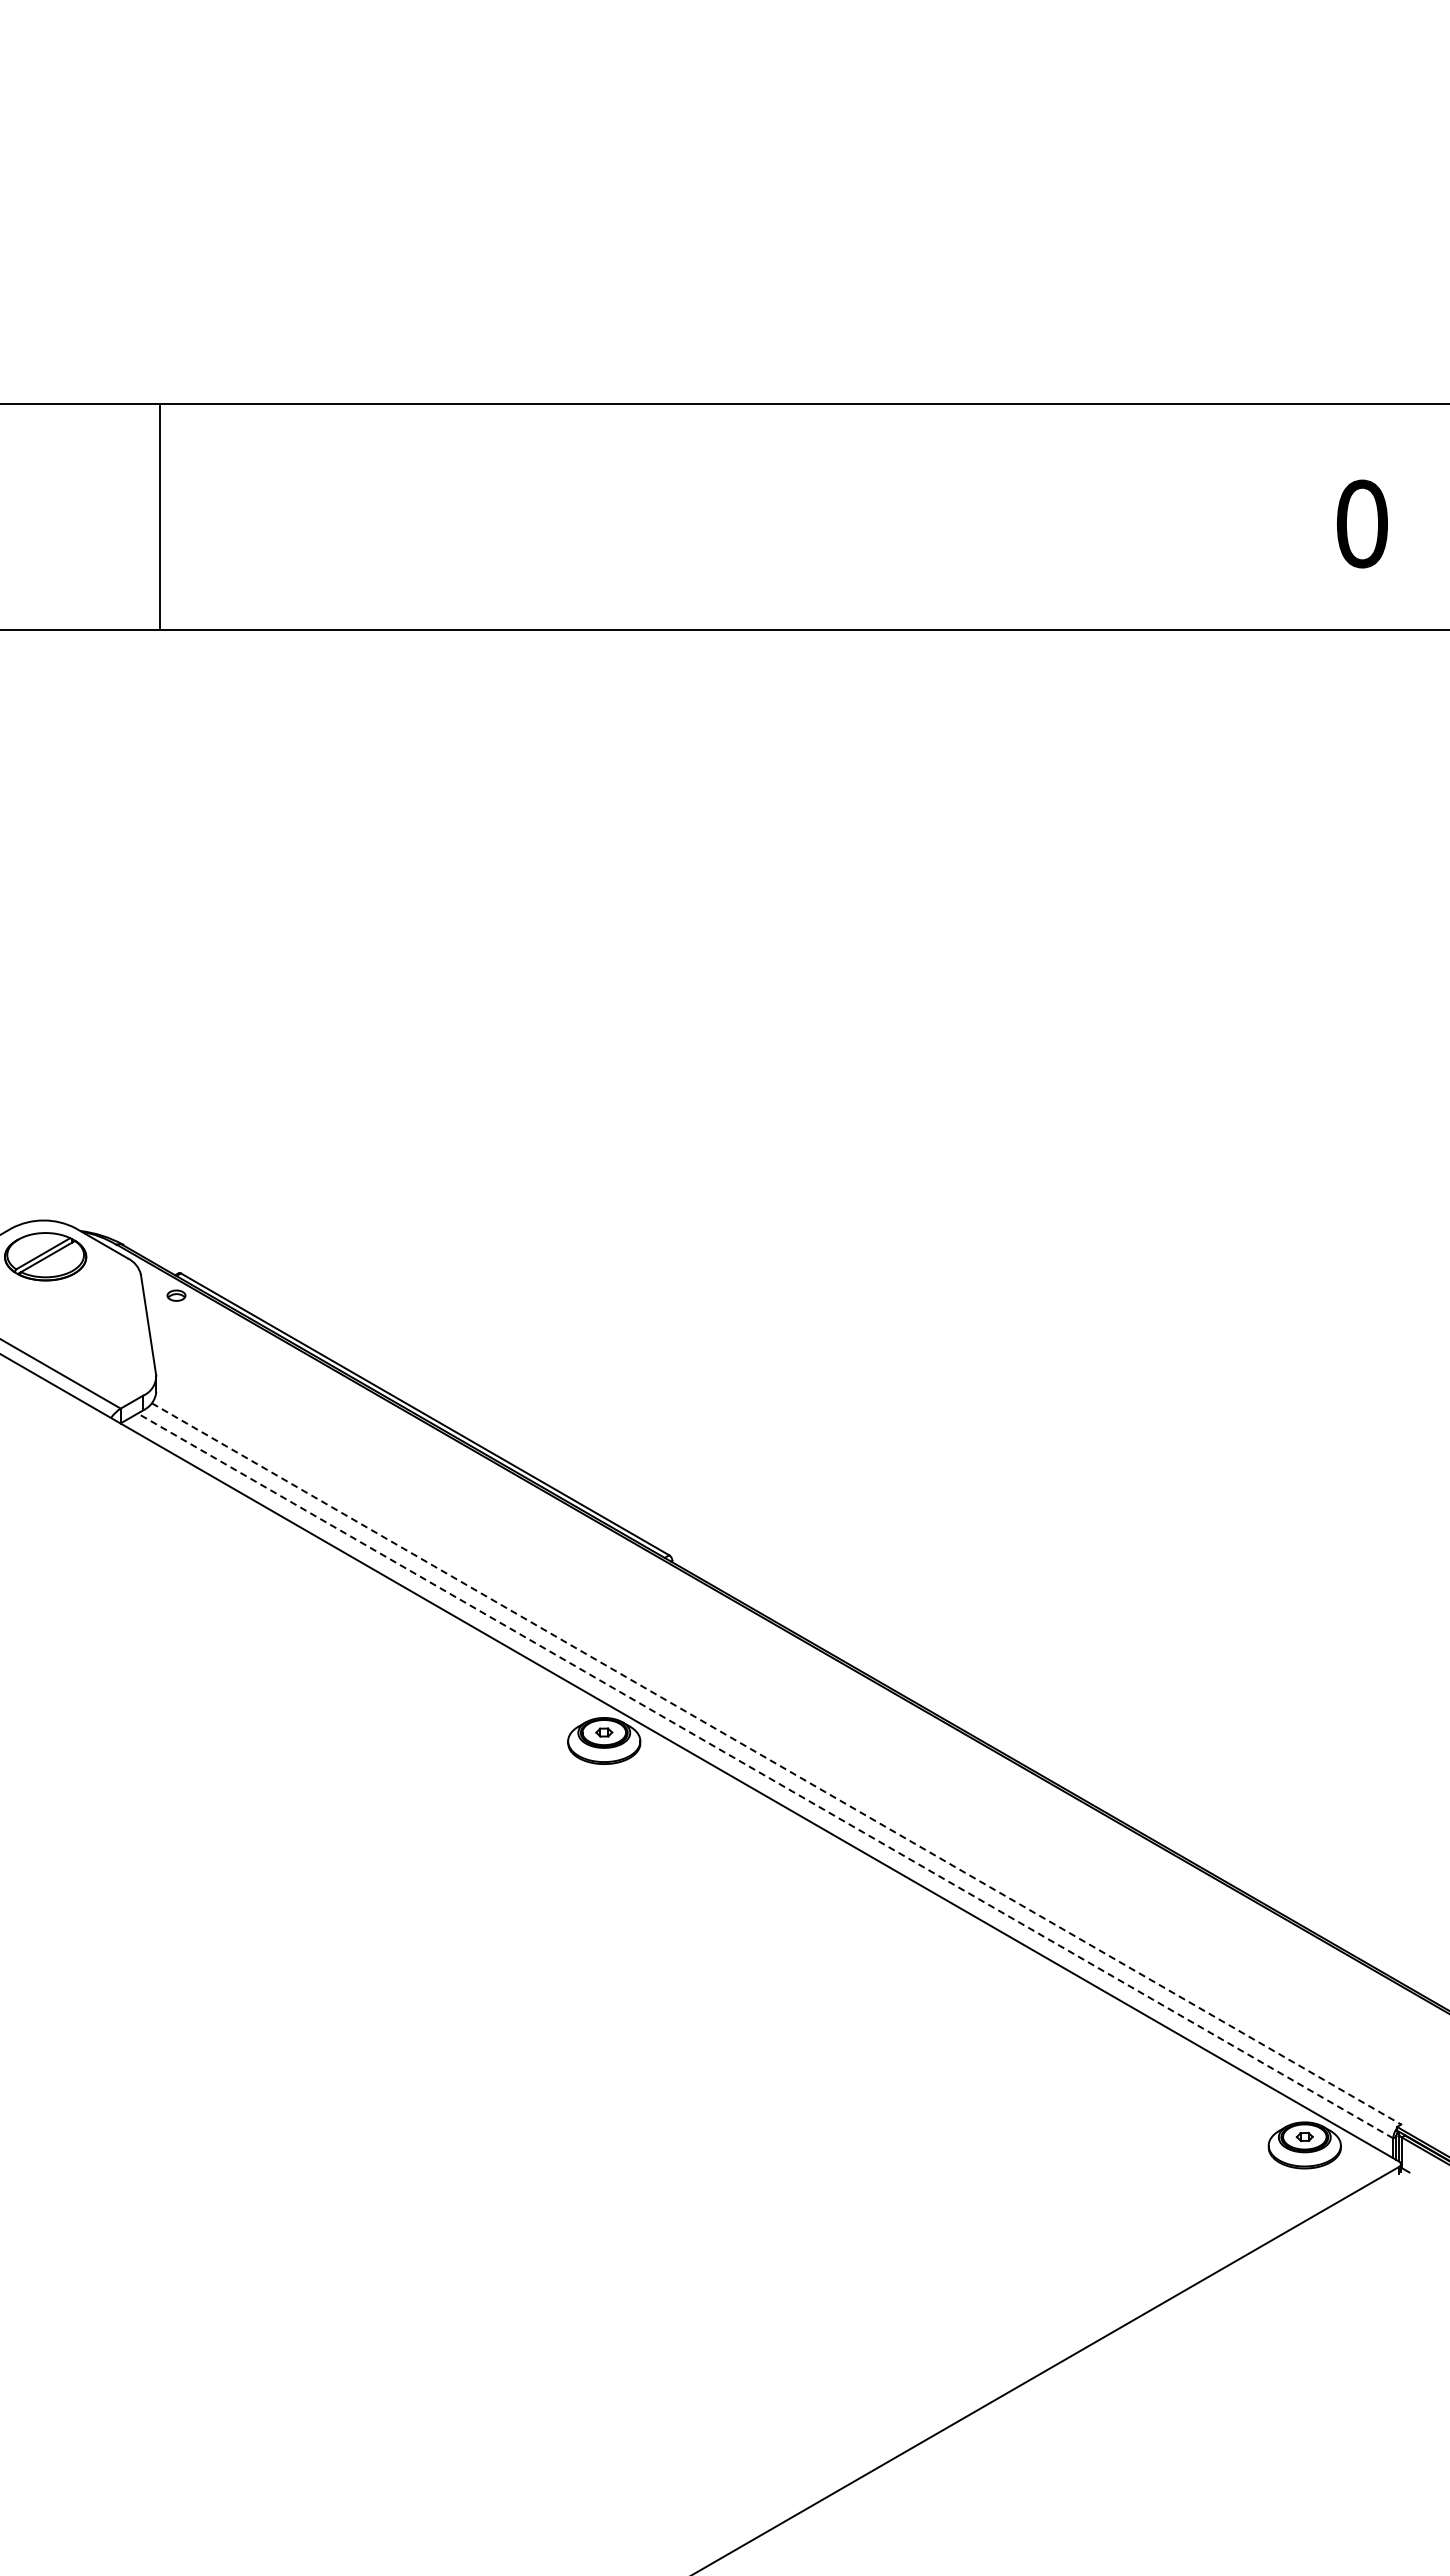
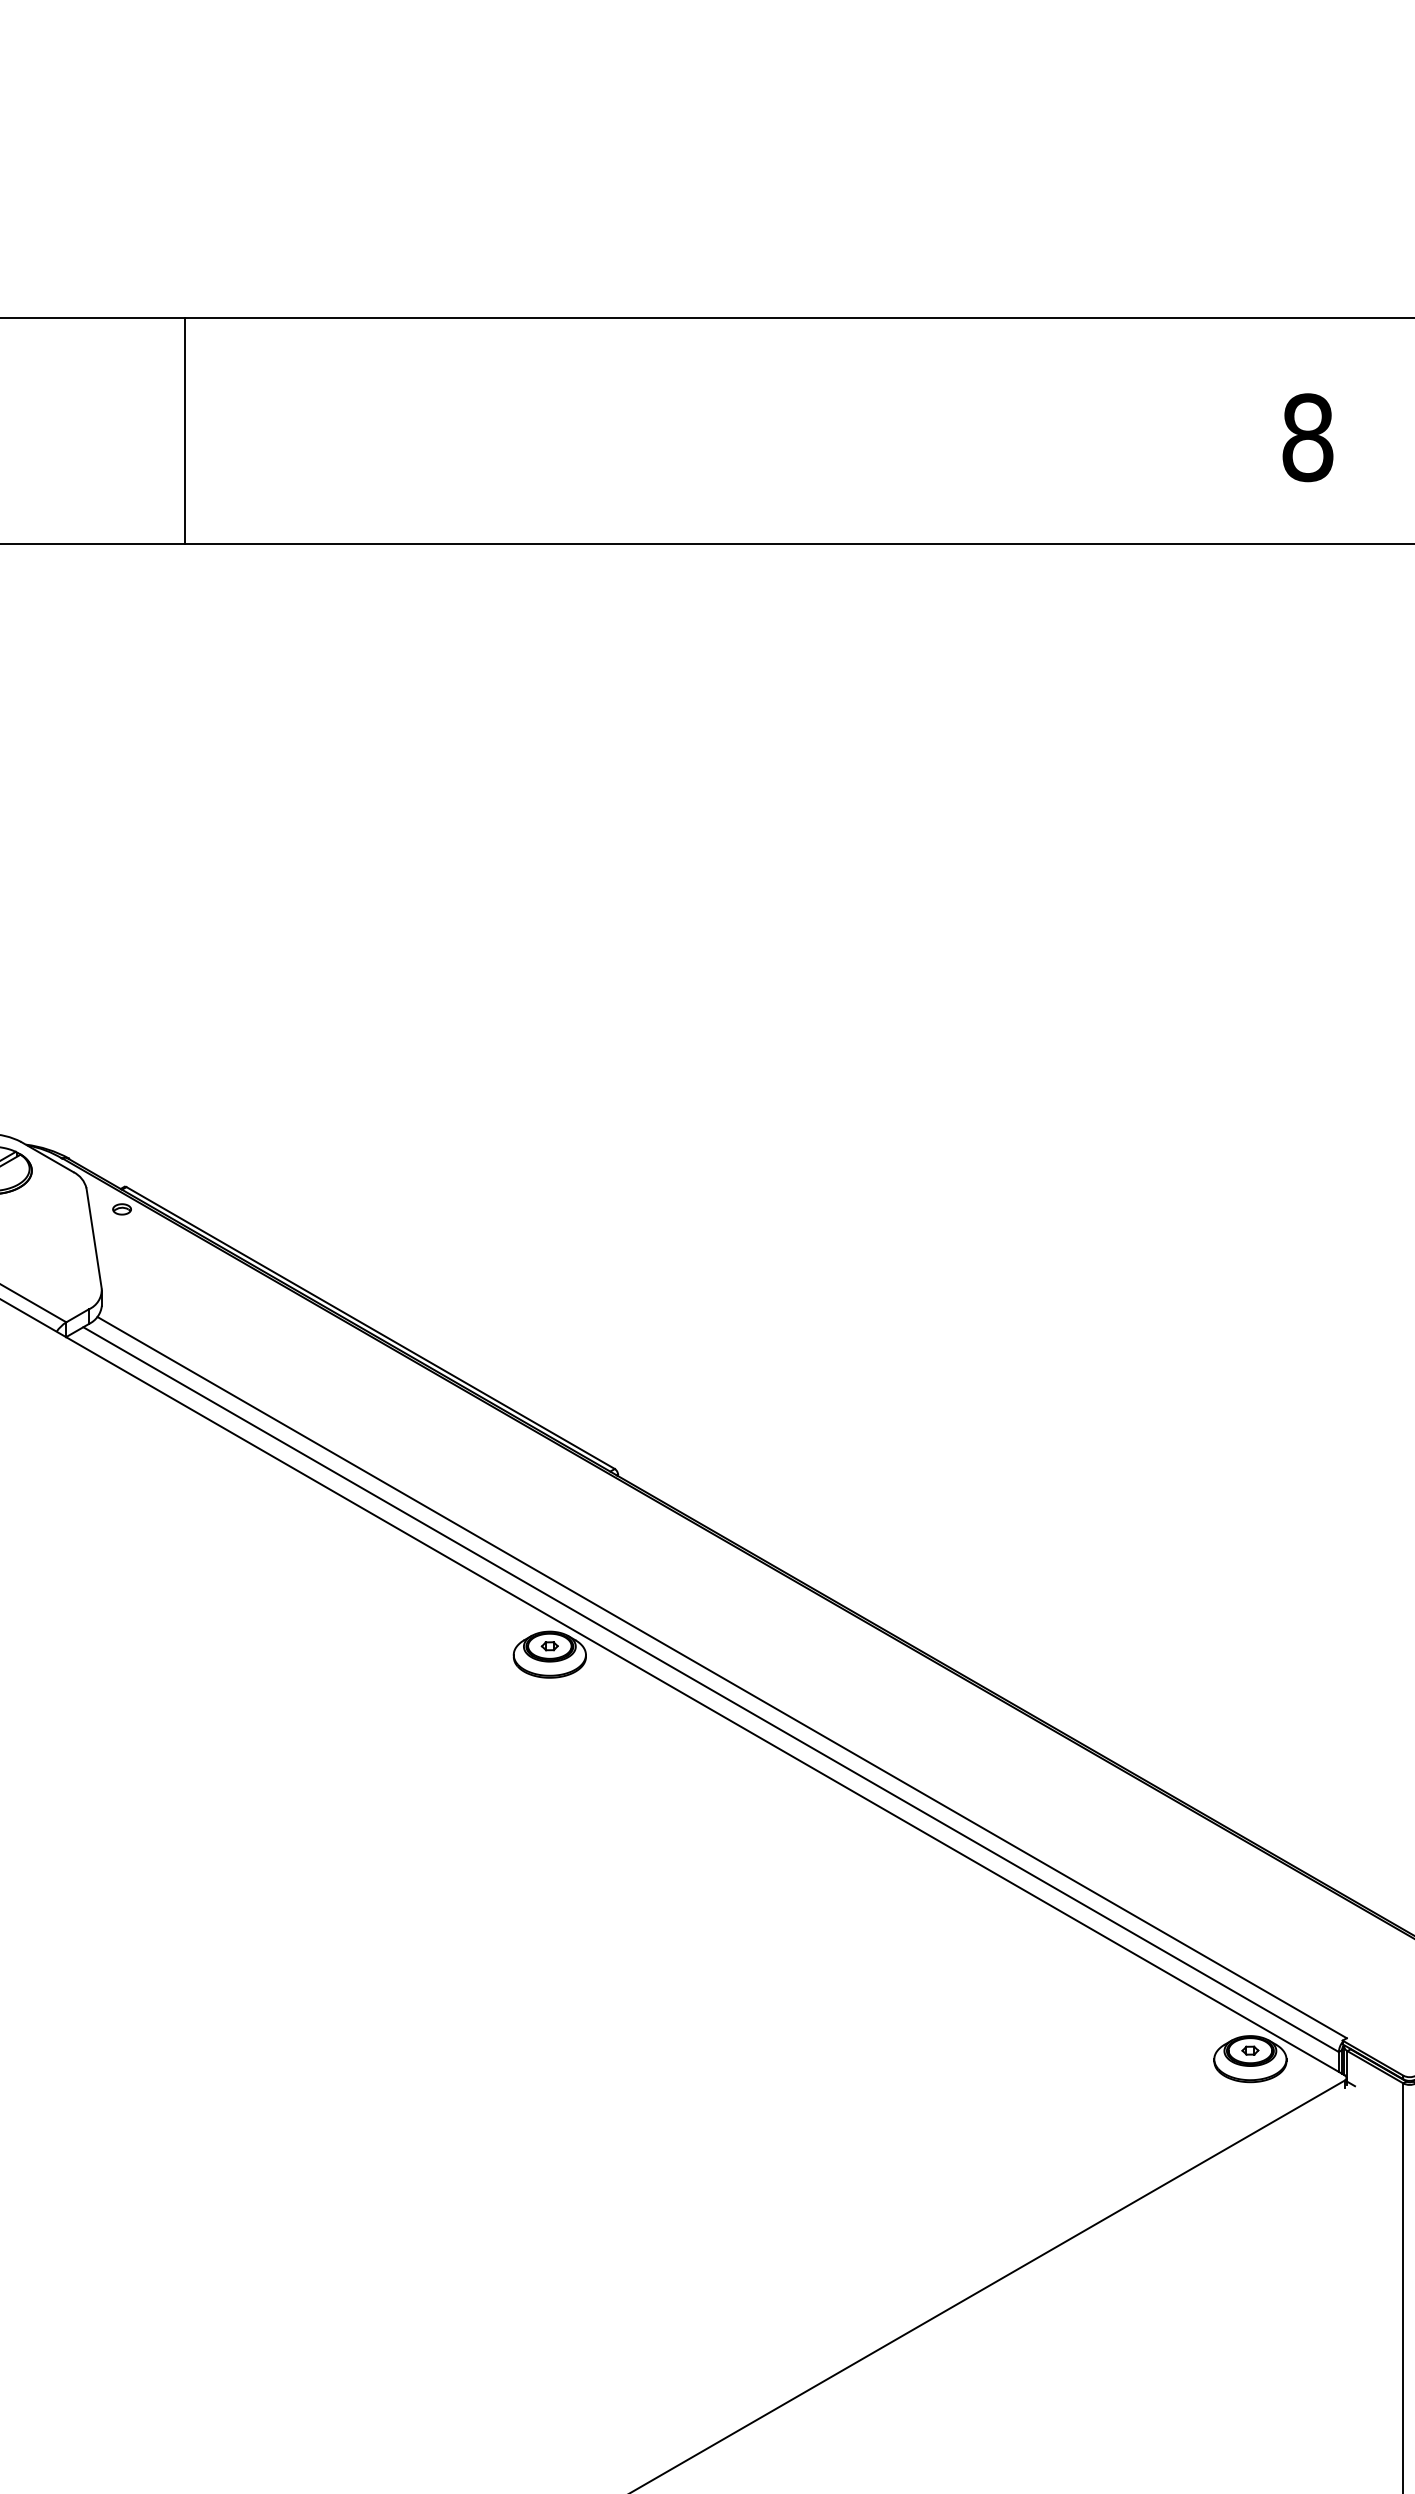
line: (160, 517) -> (185, 431), moved
text: (1361, 523) -> (1307, 437), 0 -> 8
line: (776, 1764) -> (722, 1678), dashed -> solid
line: (765, 1775) -> (711, 1689), dashed -> solid

